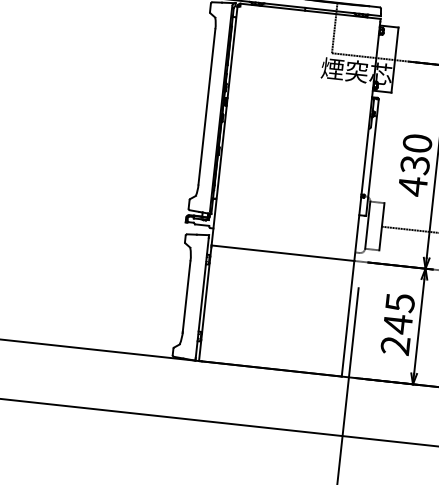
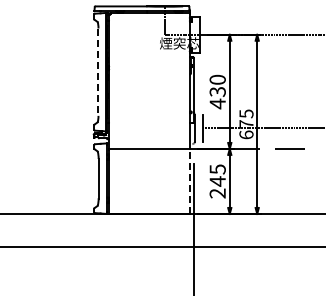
line: (206, 107) -> (98, 72), solid -> dashed
line: (347, 318) -> (189, 181), solid -> dashed

